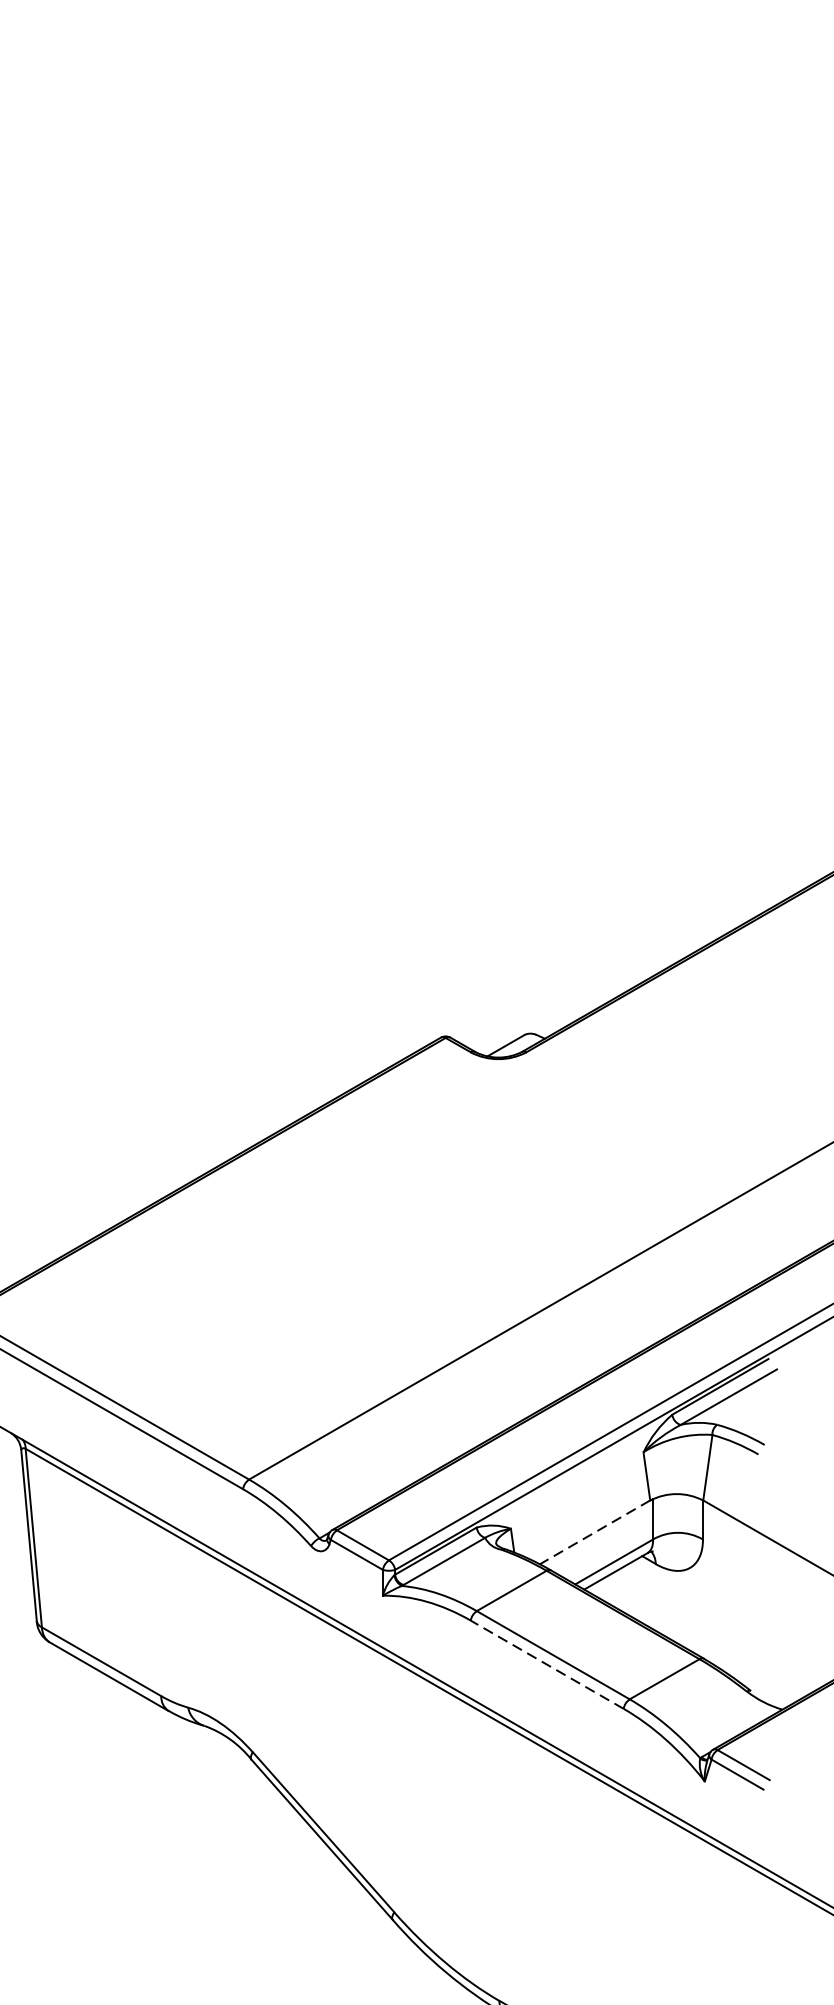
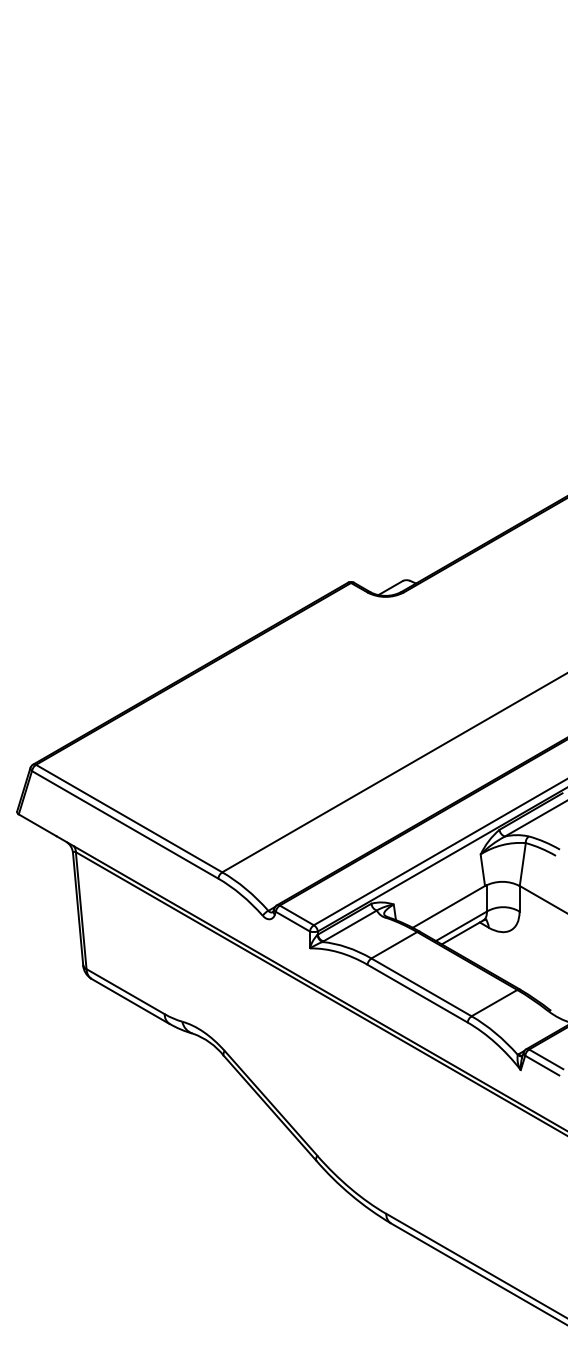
line: (594, 1531) -> (448, 906), dashed -> solid
line: (547, 1664) -> (417, 993), dashed -> solid

